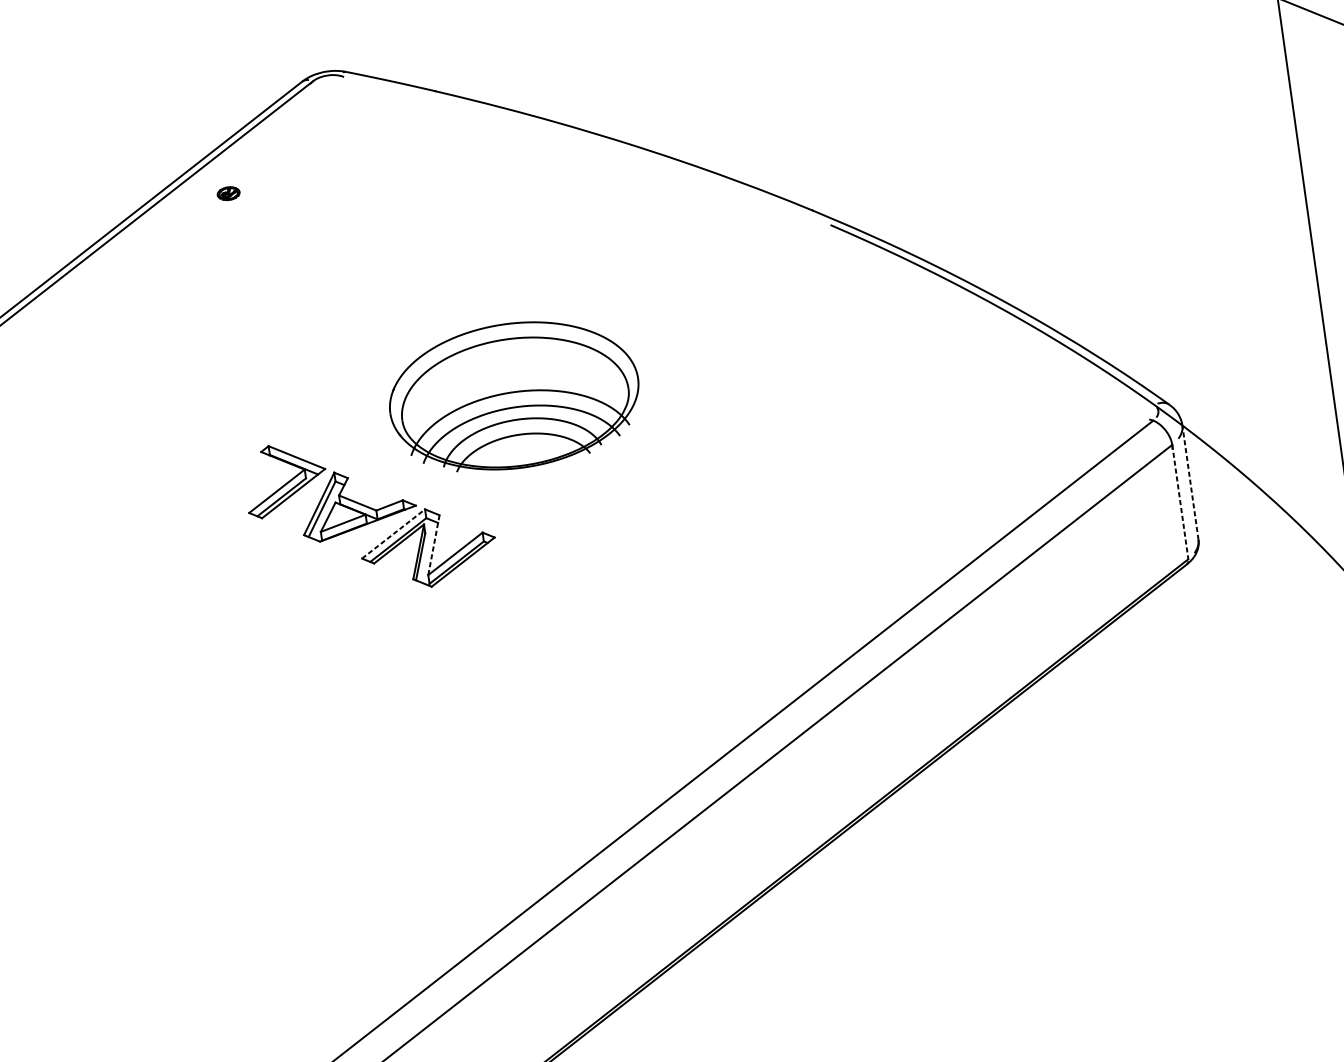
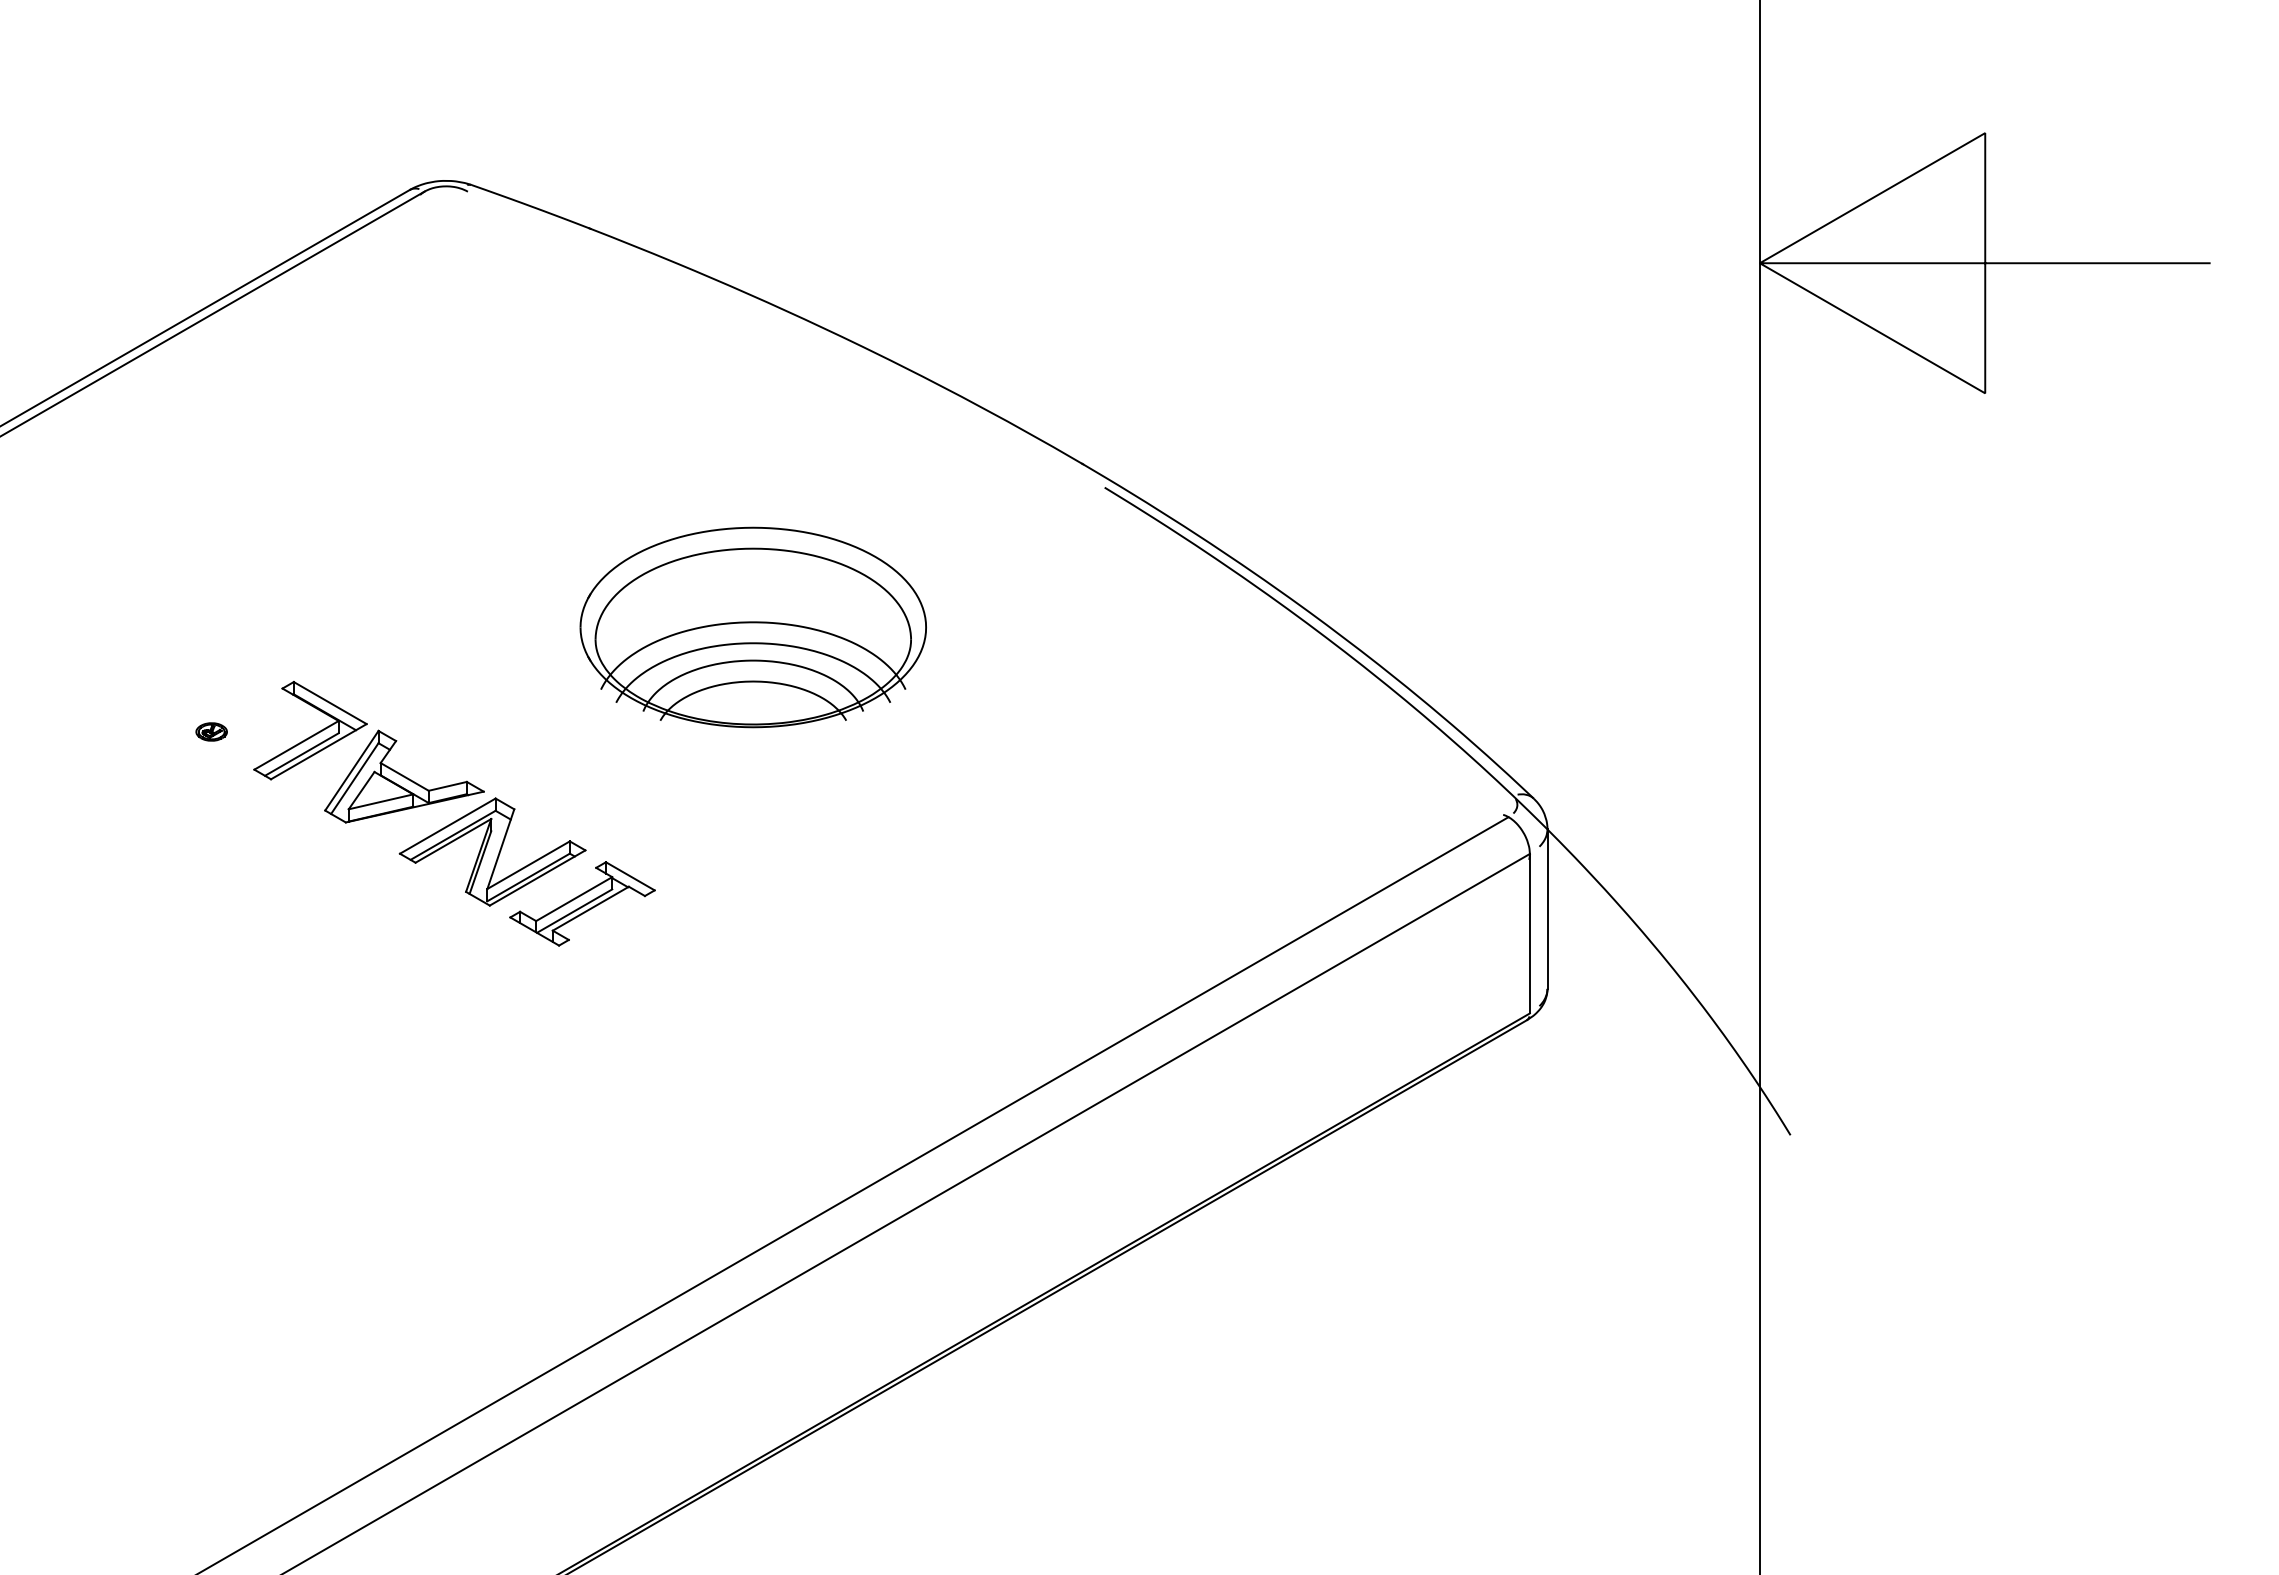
part: (228, 193) -> (211, 731), moved
part: (513, 396) -> (752, 627), moved
line: (1190, 482) -> (1547, 909), dashed -> solid
line: (1180, 501) -> (1529, 933), dashed -> solid
line: (394, 533) -> (448, 825), dashed -> solid
line: (433, 545) -> (500, 849), dashed -> solid
part: (497, 575) -> (582, 903), added

